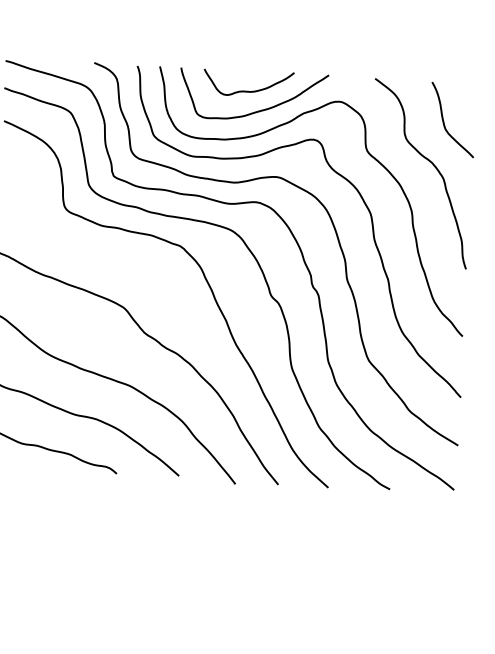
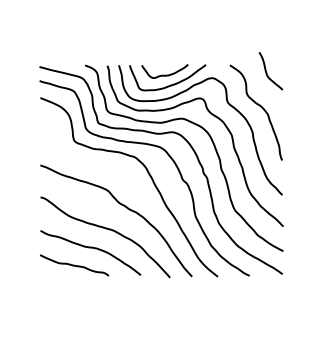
curve: (445, 122) -> (267, 72), moved

